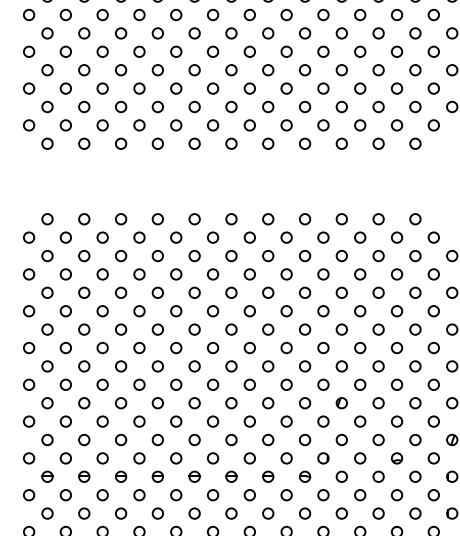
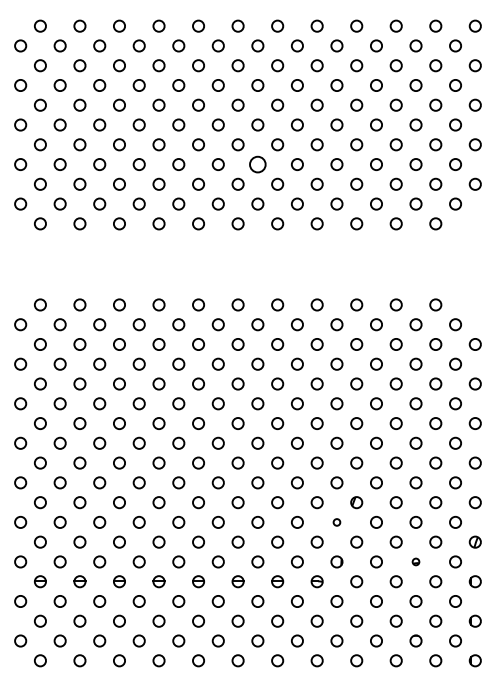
circle: (249, 88) -> (257, 164), size x1.4
circle: (323, 421) -> (336, 522), size x0.6
part: (396, 457) -> (415, 561), size x0.6

